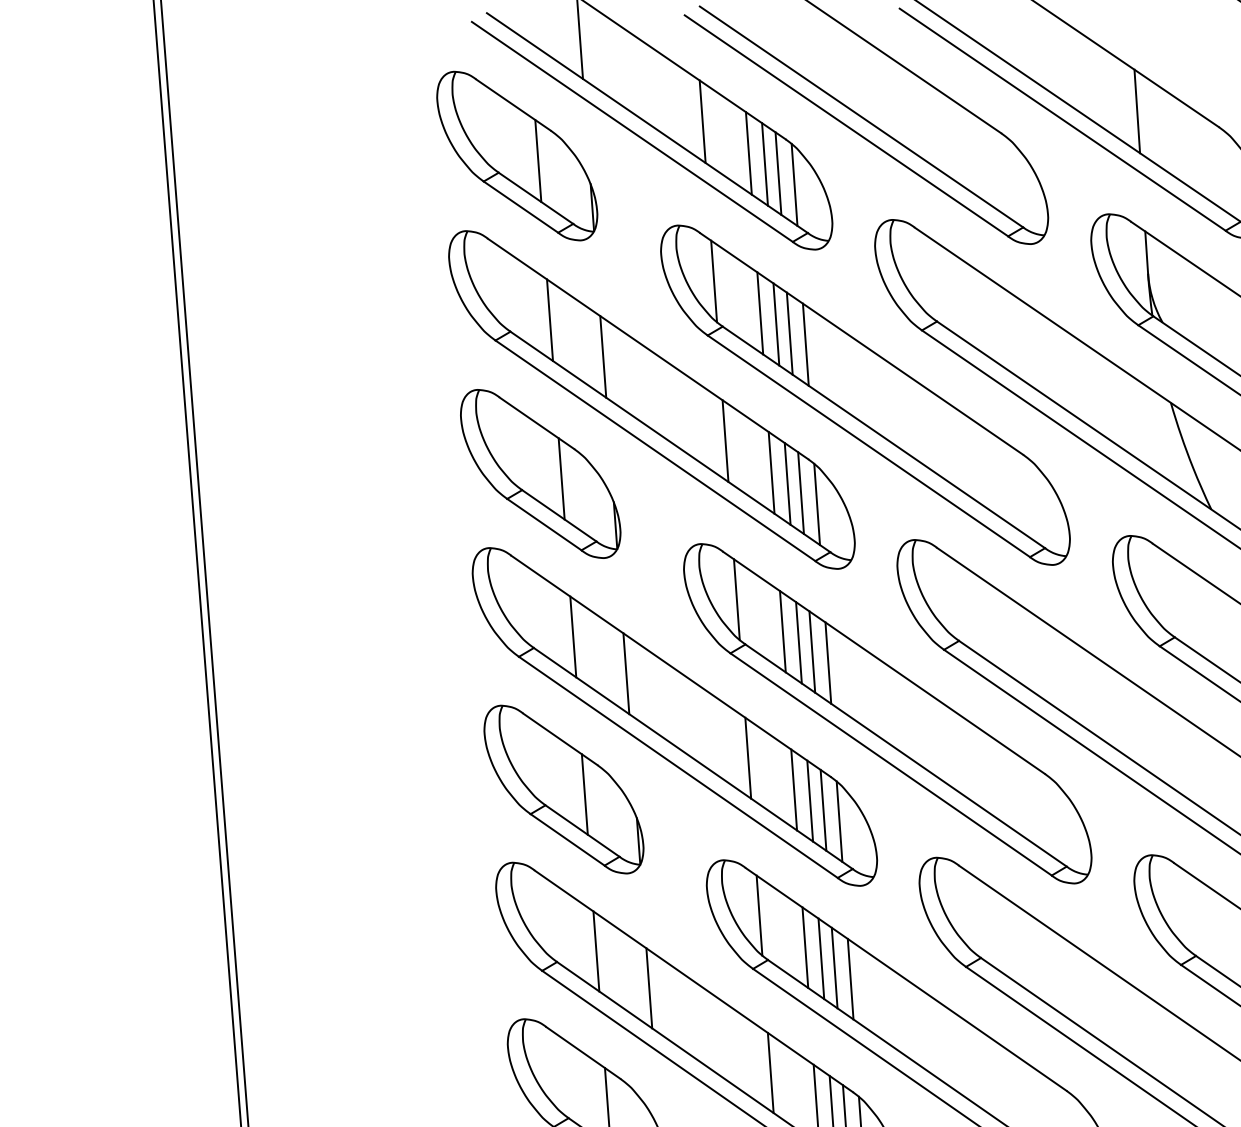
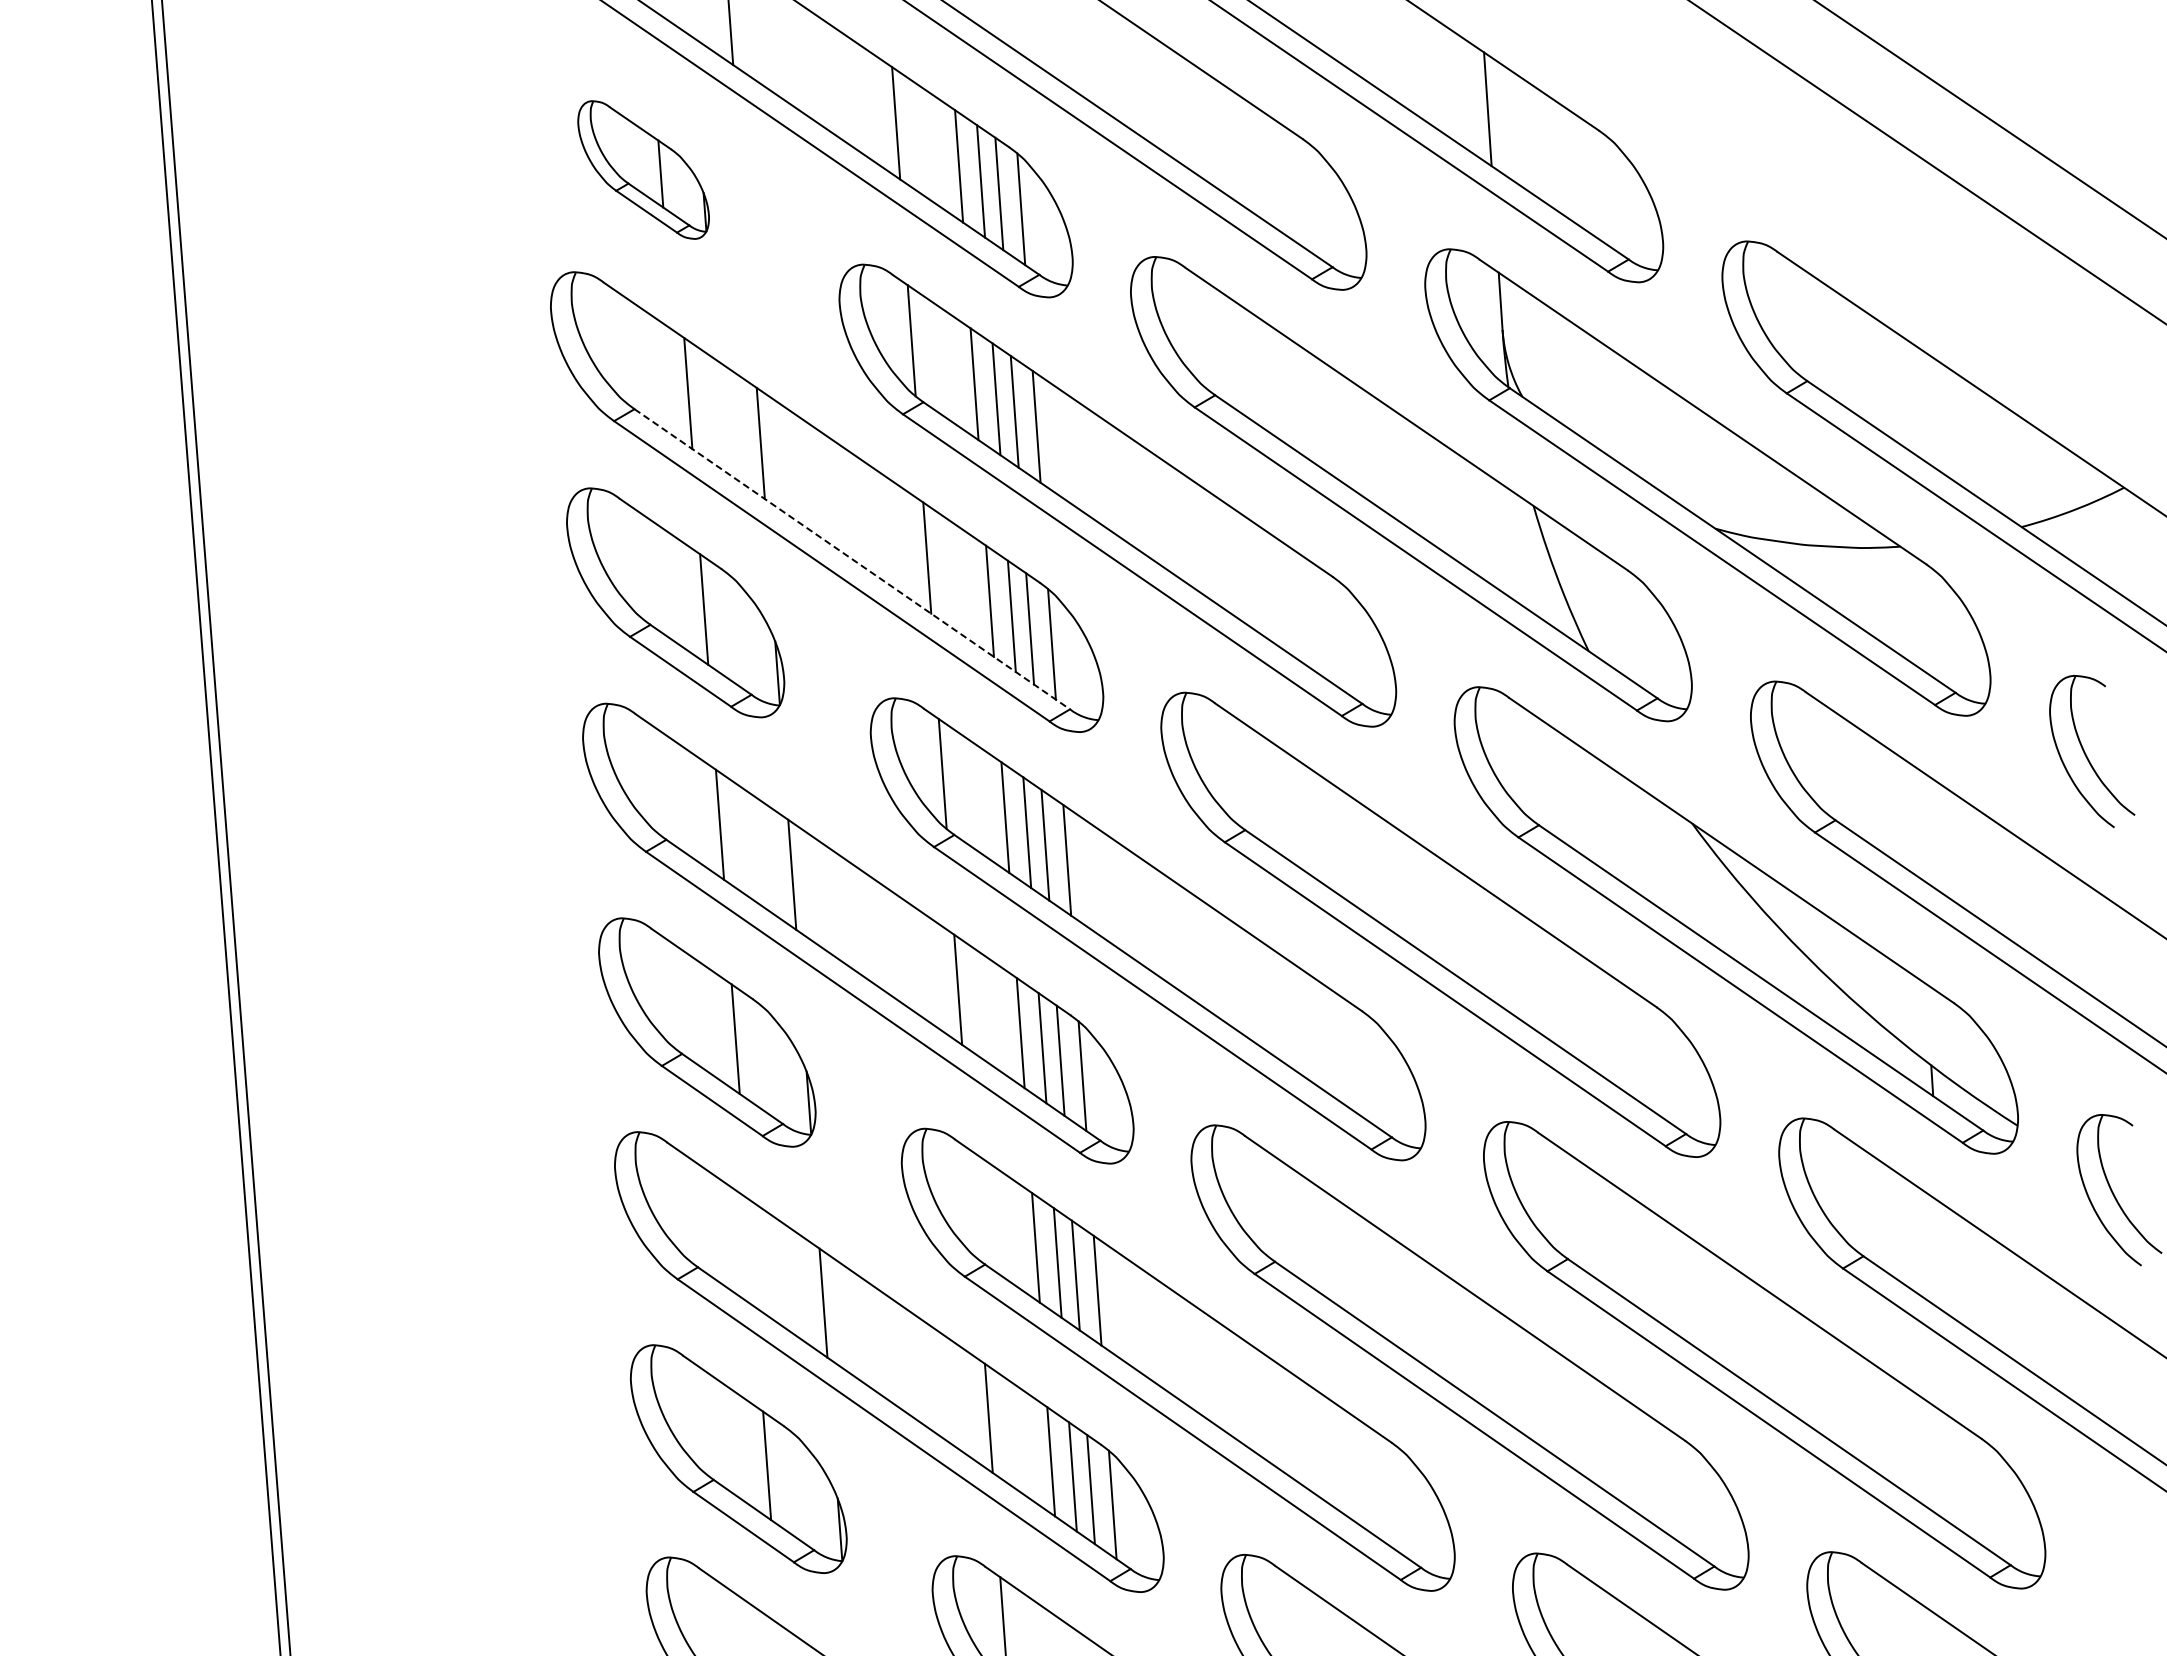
part: (517, 155) -> (643, 169), size x0.6
line: (670, 442) -> (852, 559), solid -> dashed
line: (759, 915) -> (973, 1203), removed
line: (596, 951) -> (751, 1252), removed

